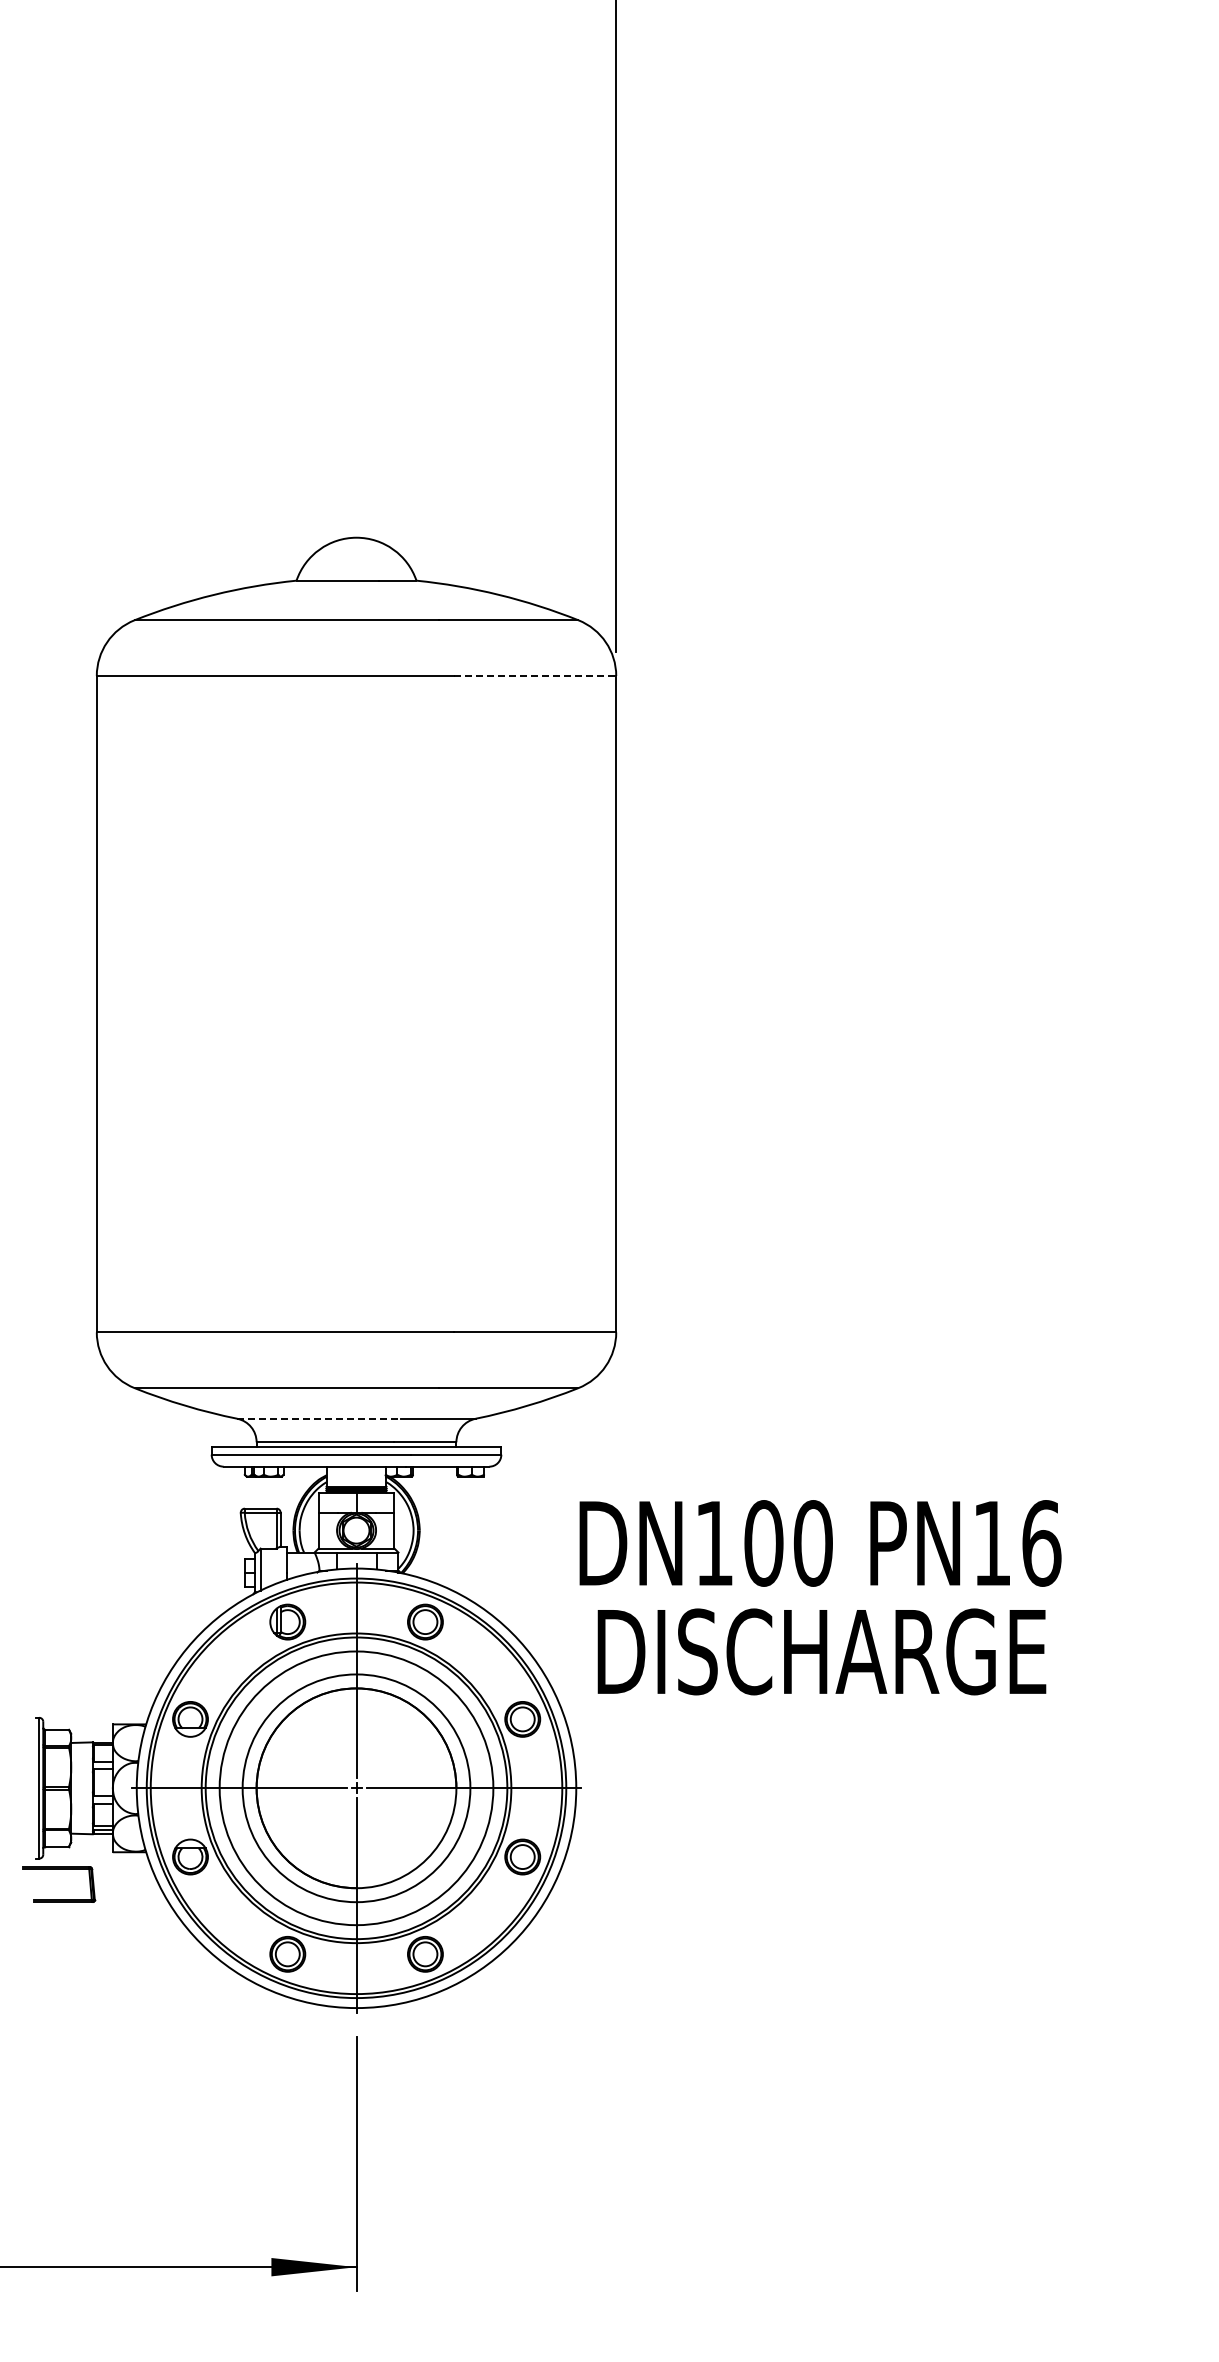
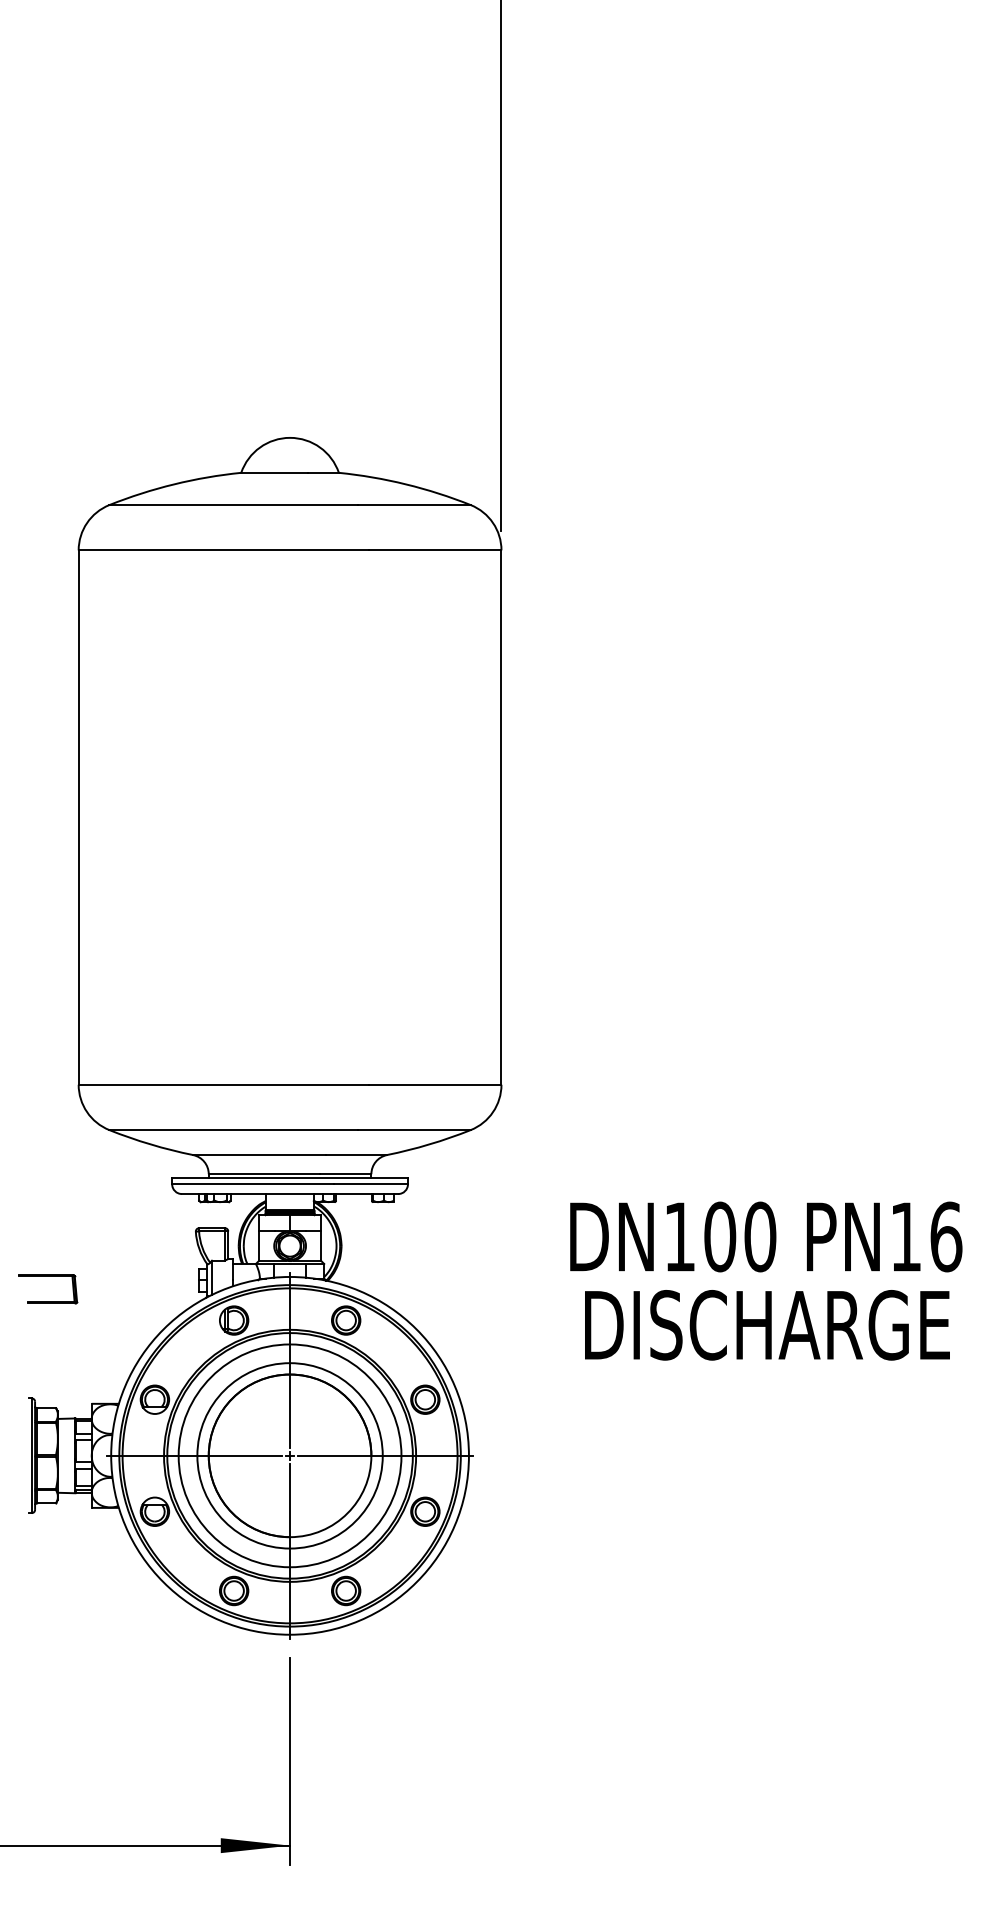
line: (535, 675) -> (435, 550), dashed -> solid
line: (319, 1418) -> (259, 1154), dashed -> solid
text: (820, 1597) -> (766, 1280), moved
part: (59, 1869) -> (48, 1276), moved

